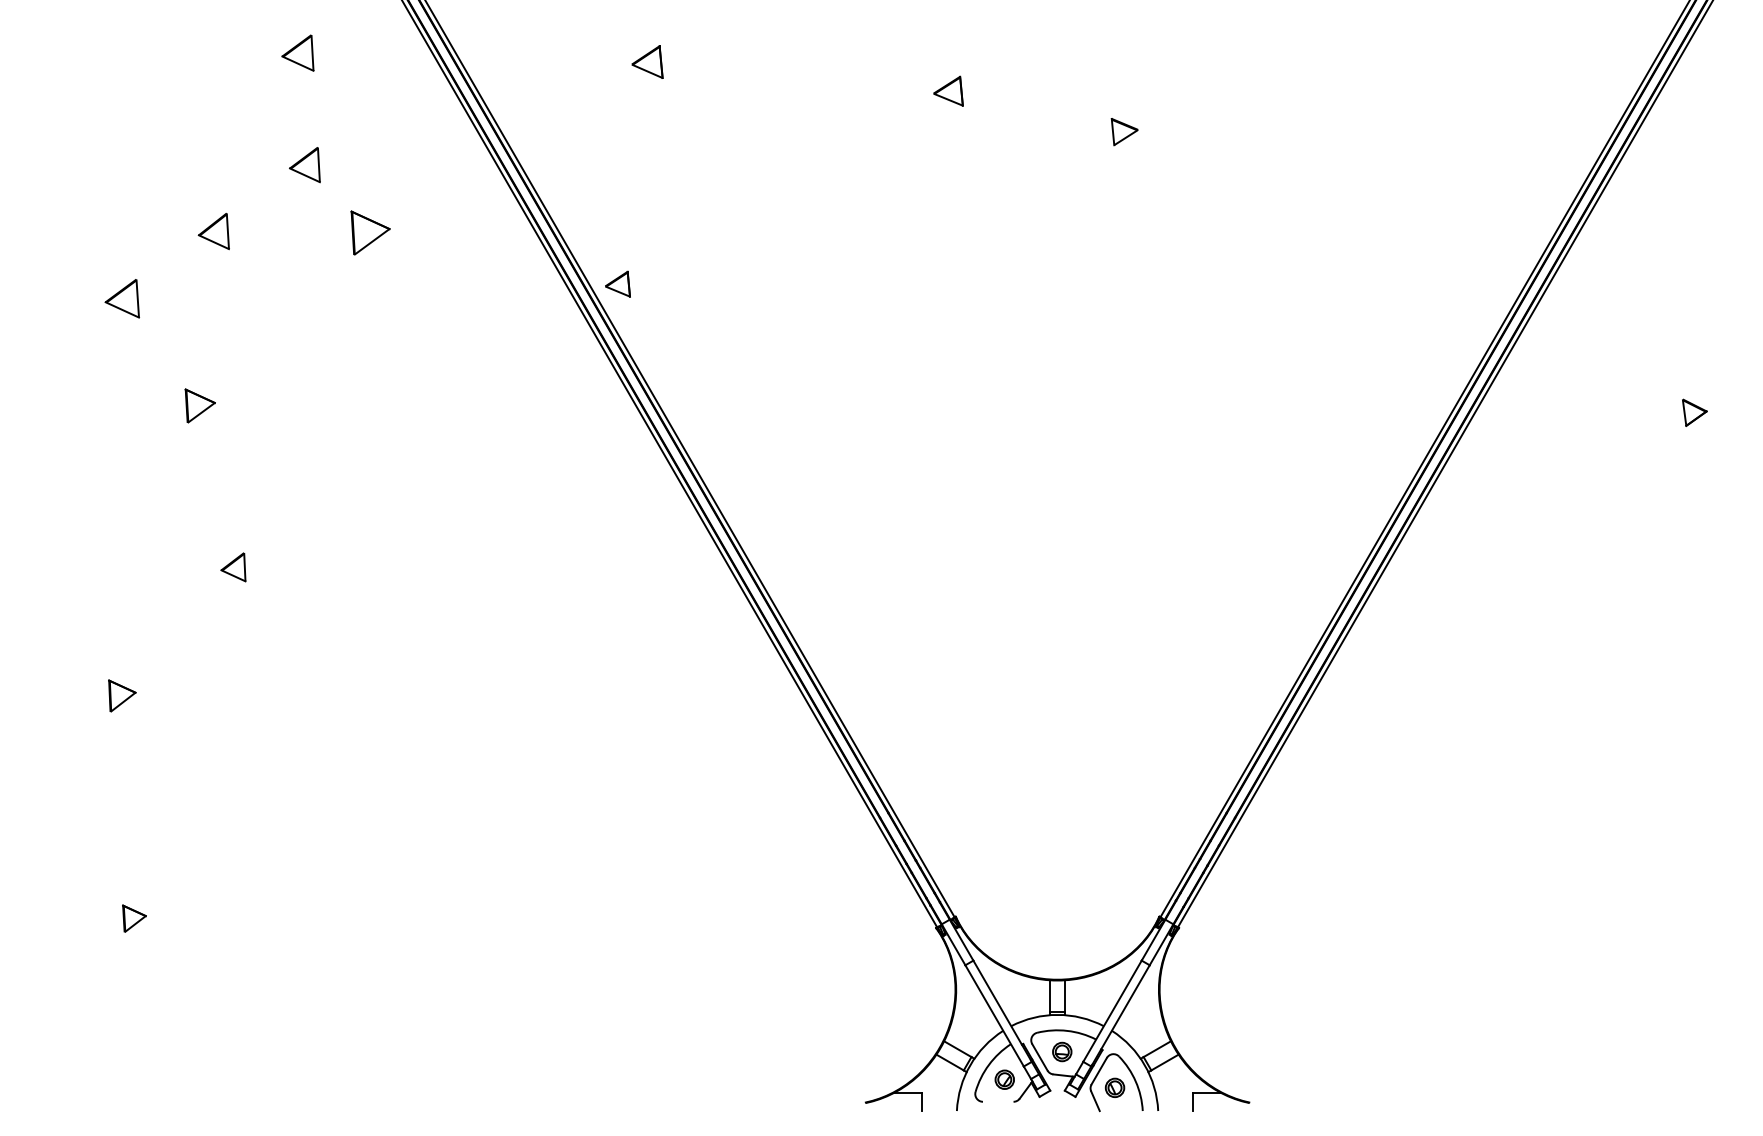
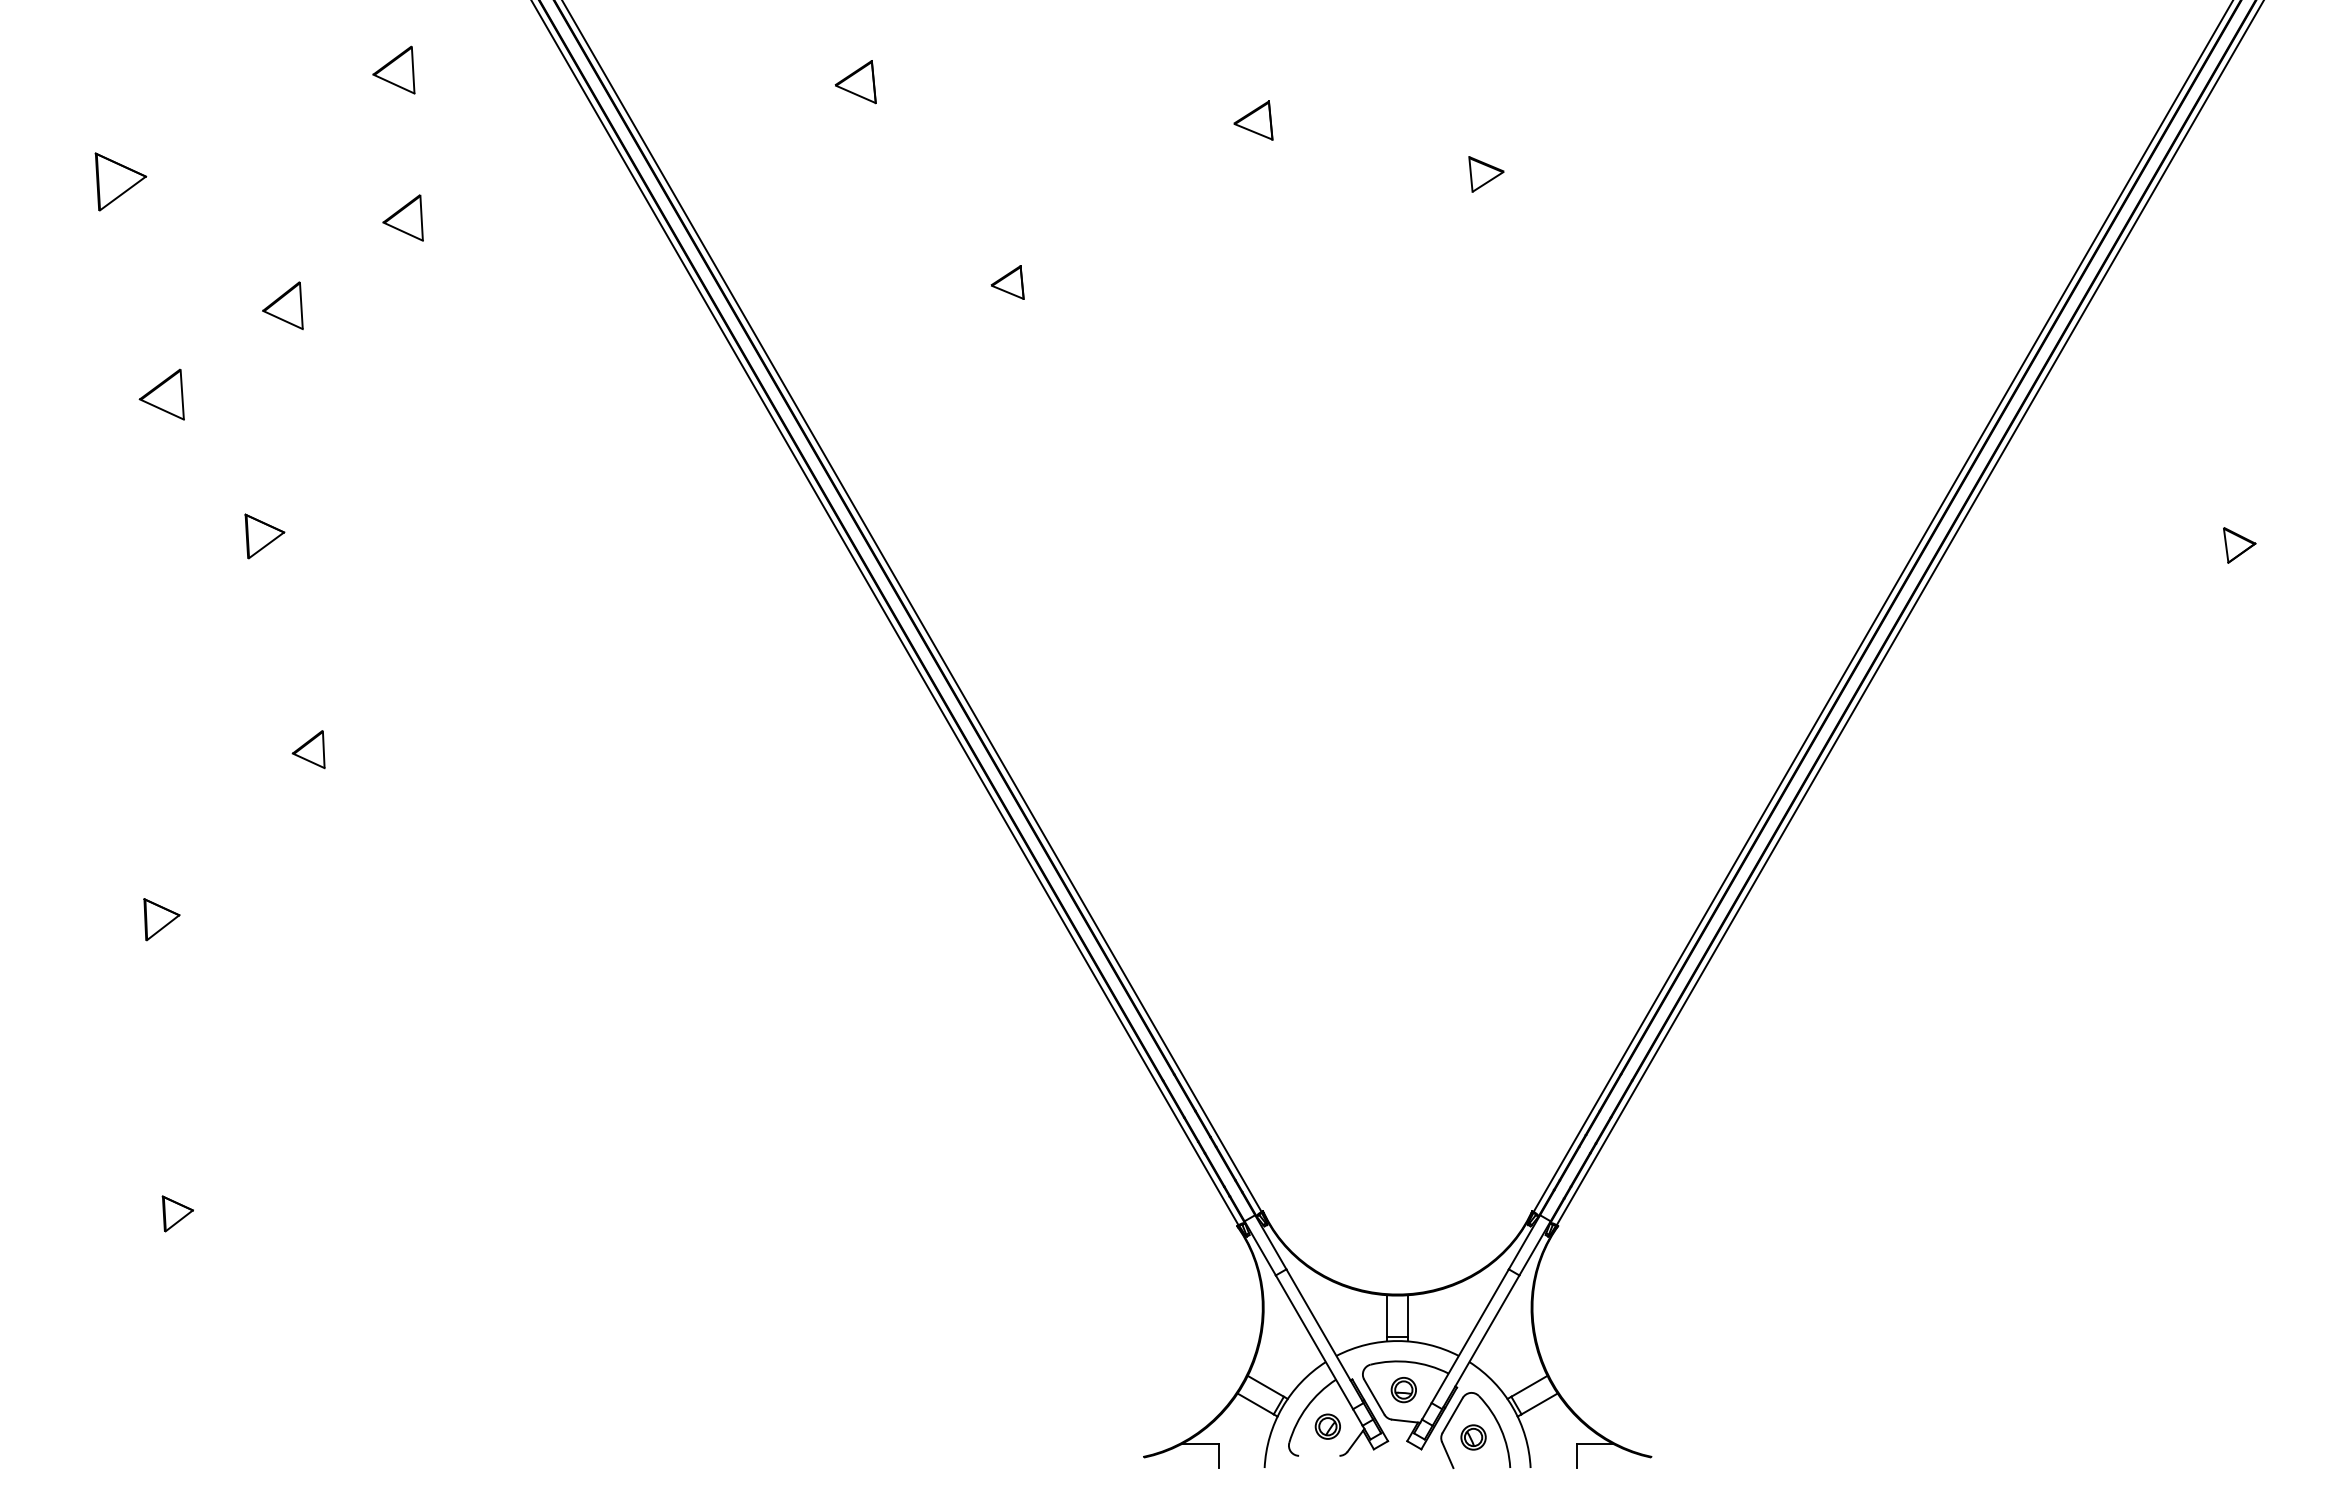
part: (370, 232) -> (120, 181), moved
part: (617, 284) -> (1007, 282), moved

